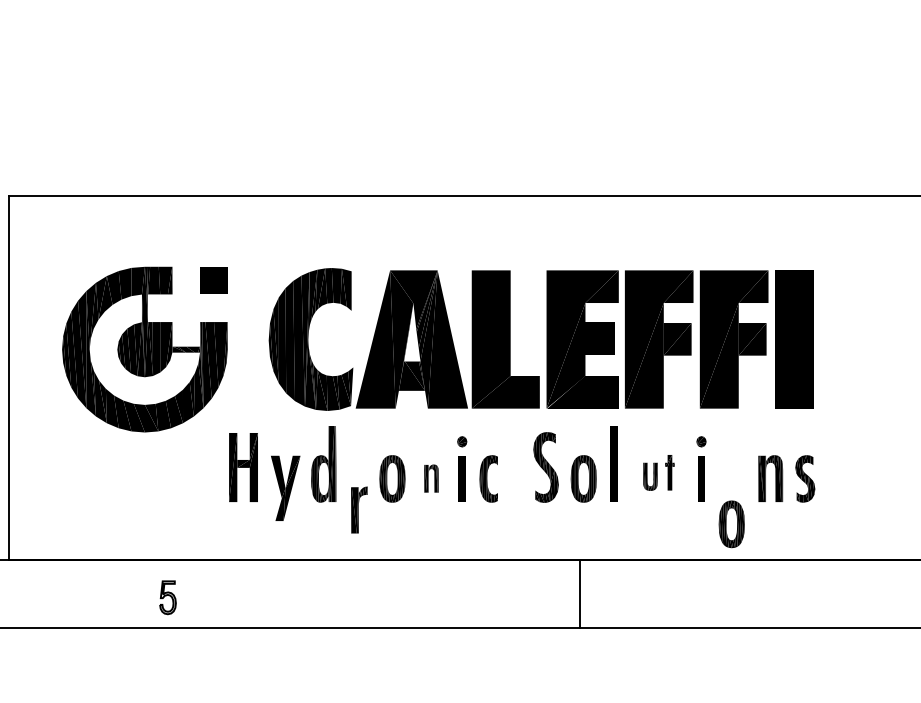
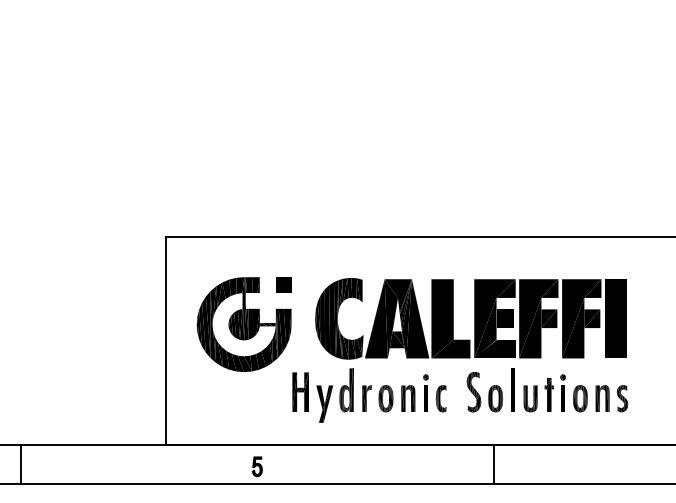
part: (658, 473) -> (538, 395), size x1.67
part: (431, 478) -> (408, 398), size x1.67
part: (358, 509) -> (366, 398), moved
part: (731, 523) -> (580, 398), moved

